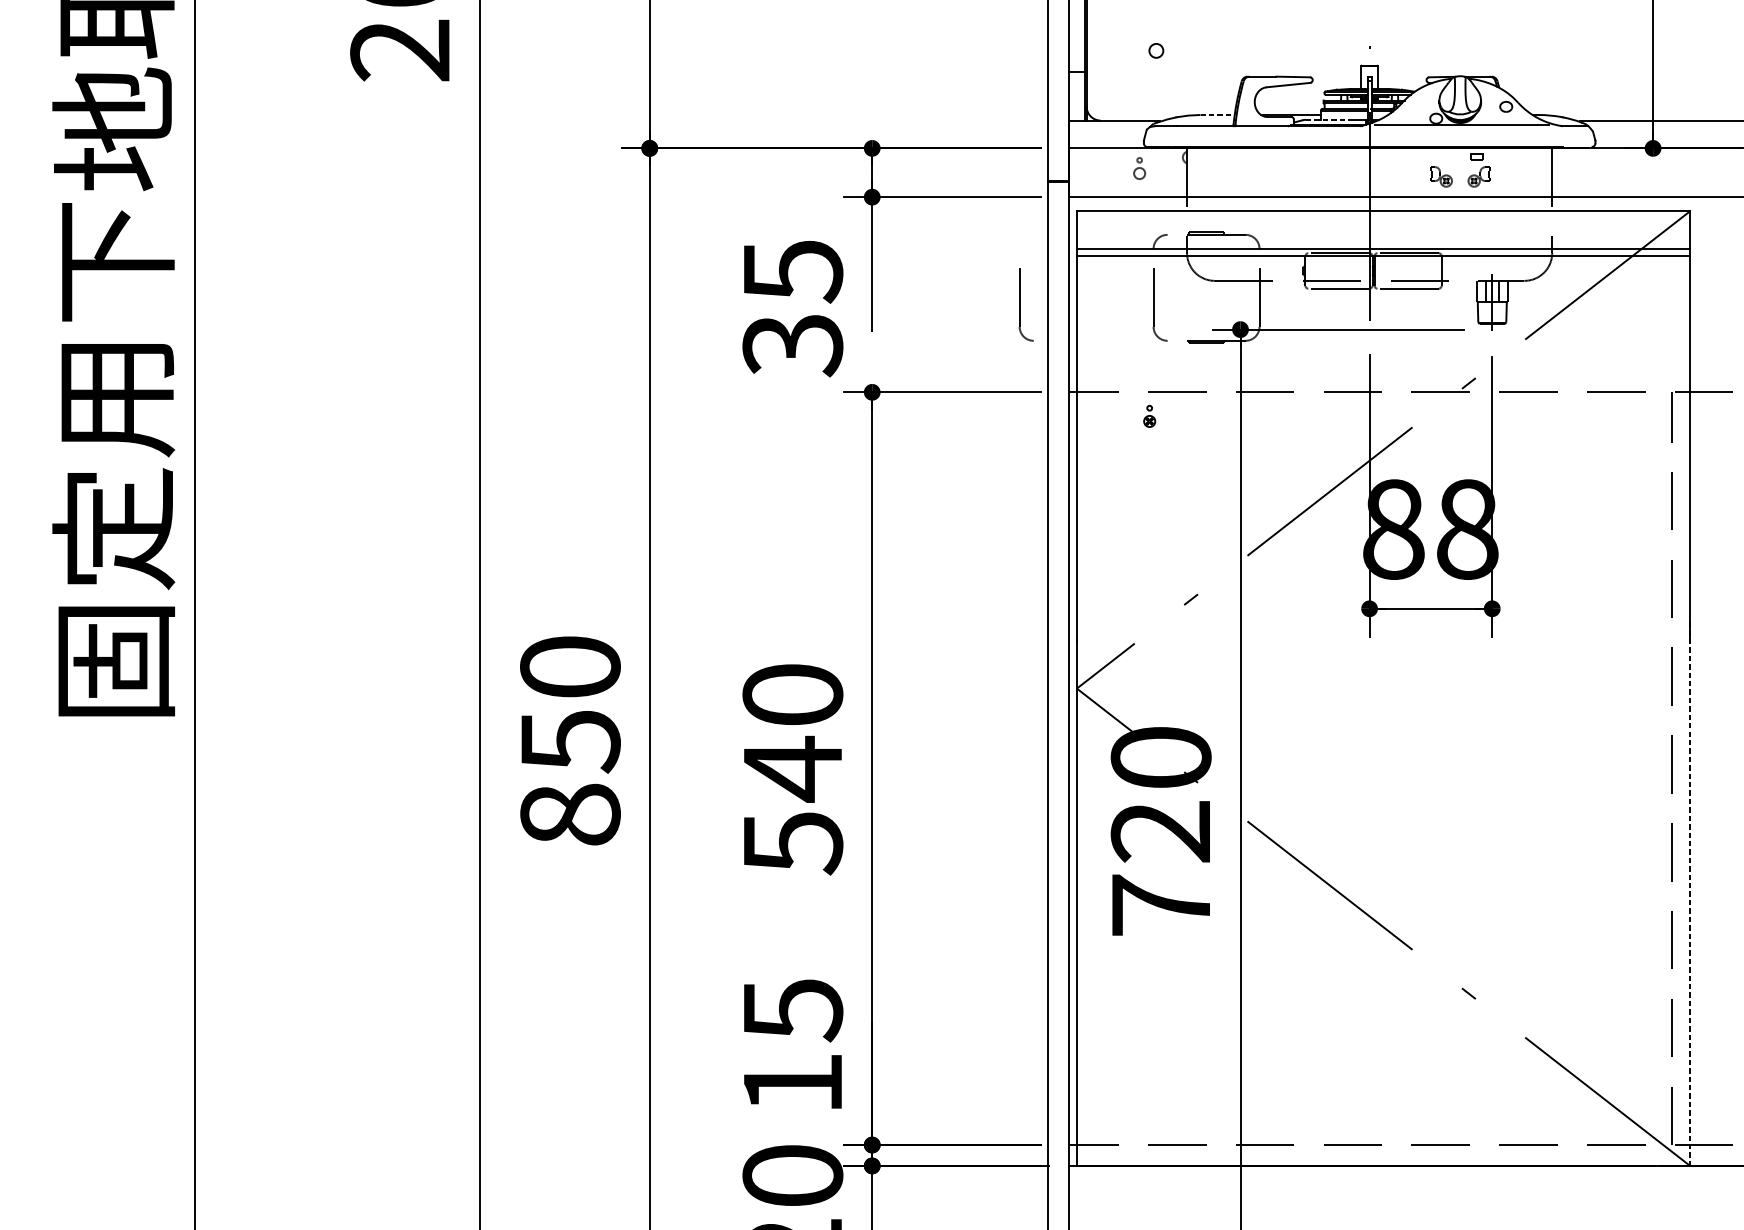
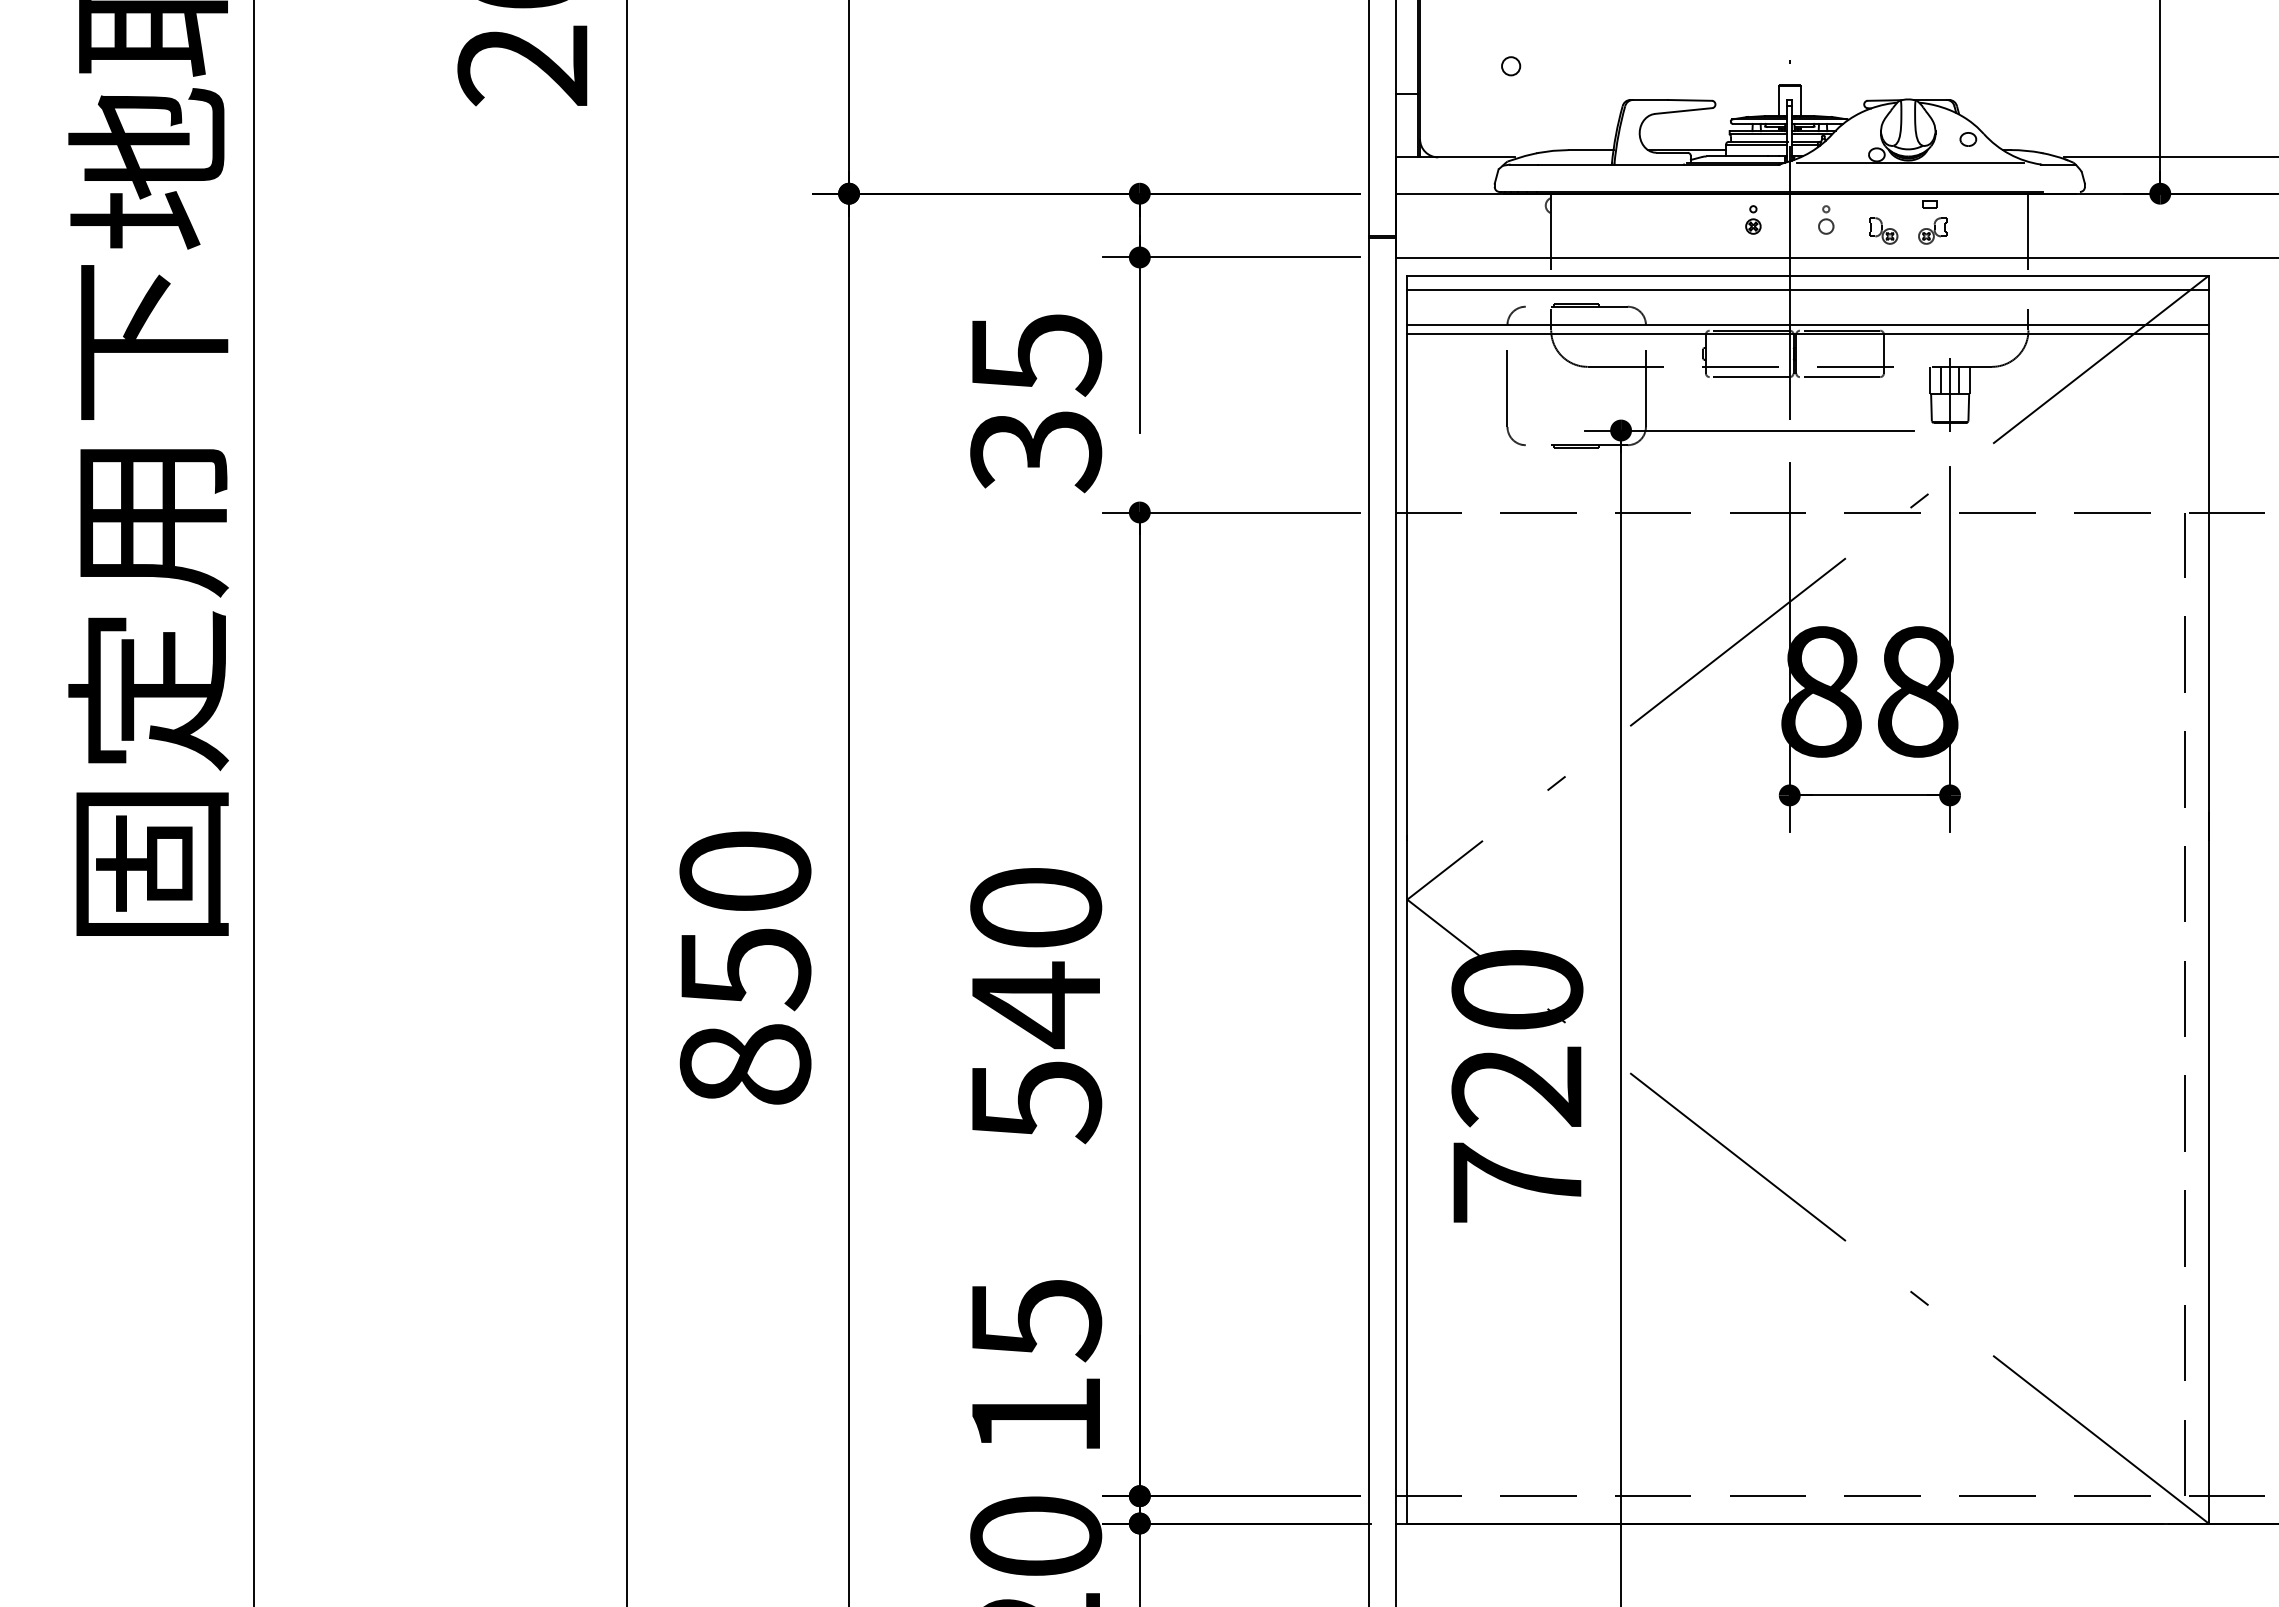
line: (1217, 115) -> (1591, 150), dashed -> solid
line: (1329, 119) -> (1737, 156), dashed -> solid
part: (1139, 168) -> (1826, 219), moved
line: (1383, 222) -> (1807, 290), added
part: (1019, 304) -> (1332, 397), removed
part: (1149, 416) -> (1753, 219), moved
line: (1689, 894) -> (2208, 1168), dashed -> solid

